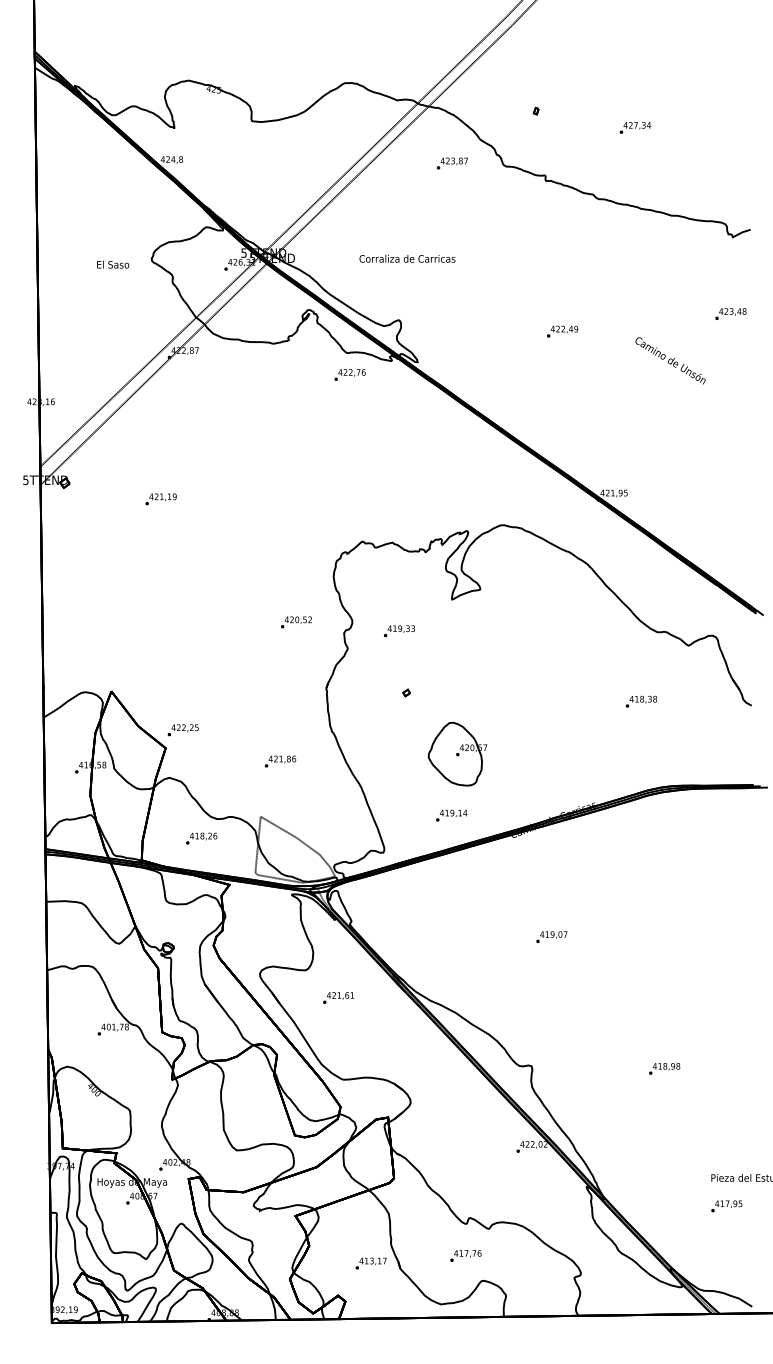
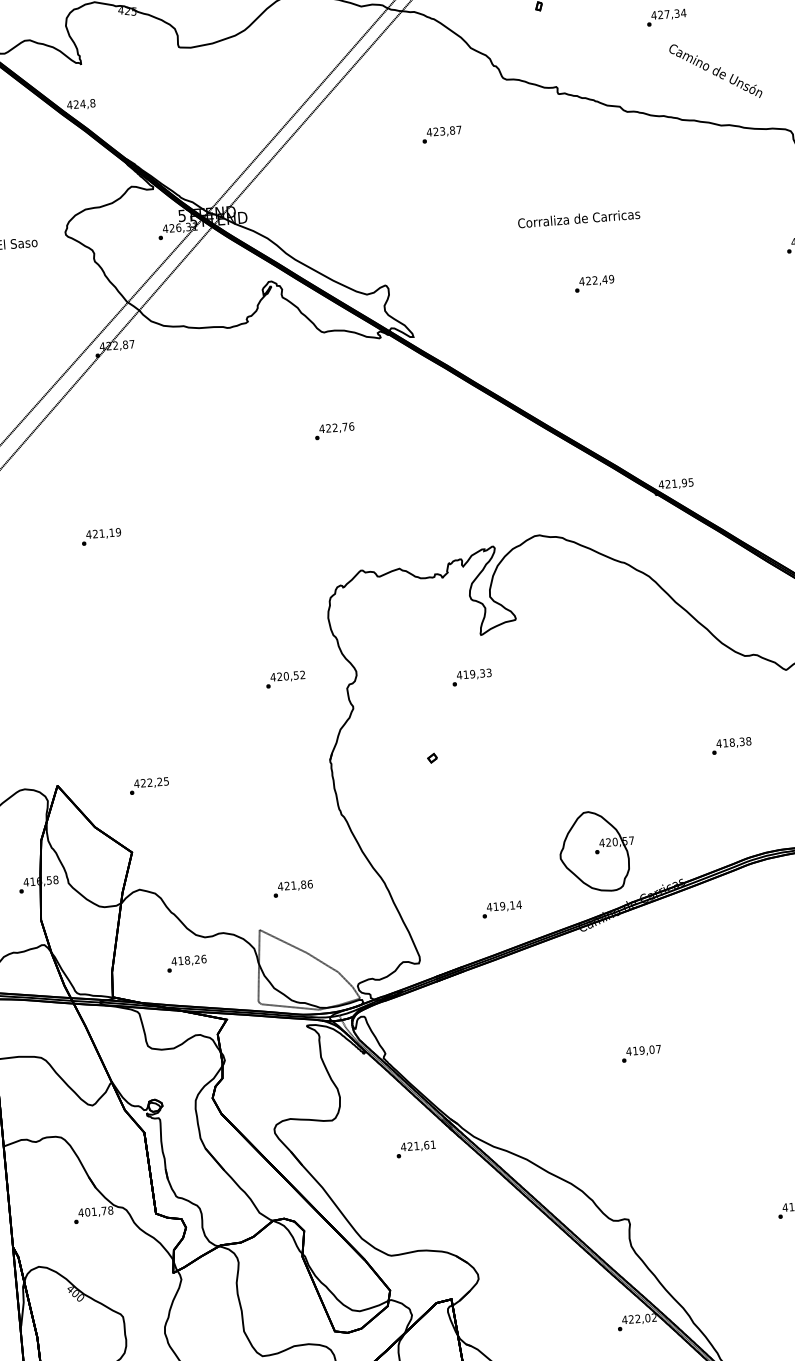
text: (451, 163) -> (440, 134), moved
text: (407, 258) -> (579, 218), moved
text: (670, 360) -> (715, 70), moved
text: (349, 374) -> (333, 430), moved
text: (399, 631) -> (472, 677), moved
text: (182, 730) -> (148, 786), moved
part: (457, 753) -> (596, 850), moved
text: (280, 761) -> (293, 888), moved
text: (338, 997) -> (415, 1148), moved

